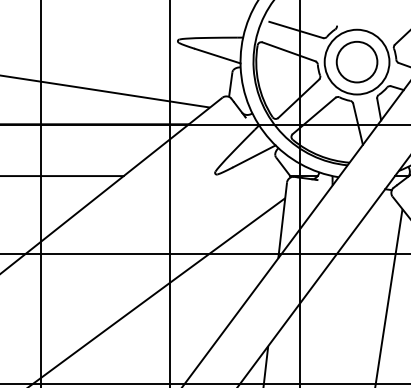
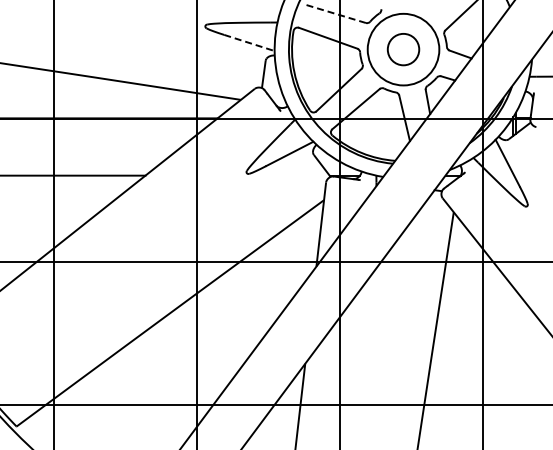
line: (295, 29) -> (335, 13), solid -> dashed
line: (217, 56) -> (249, 43), solid -> dashed
circle: (357, 62) -> (403, 49), size x0.7

